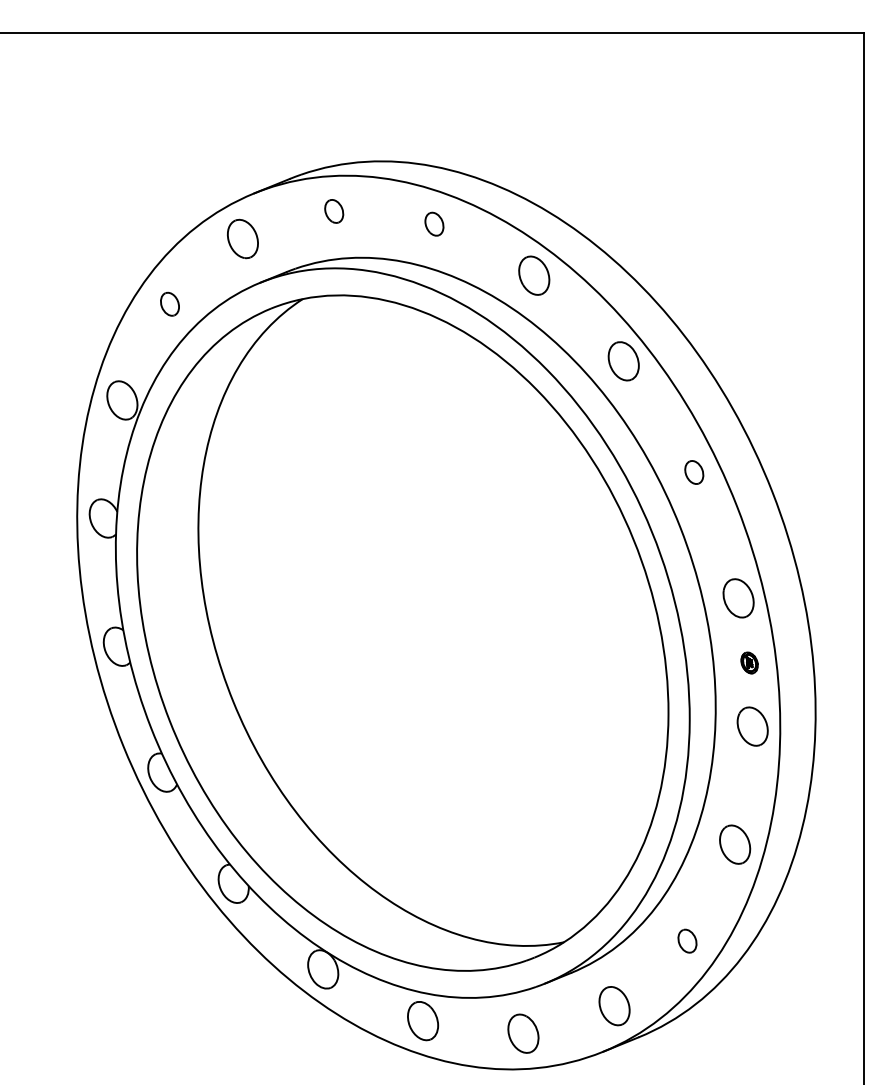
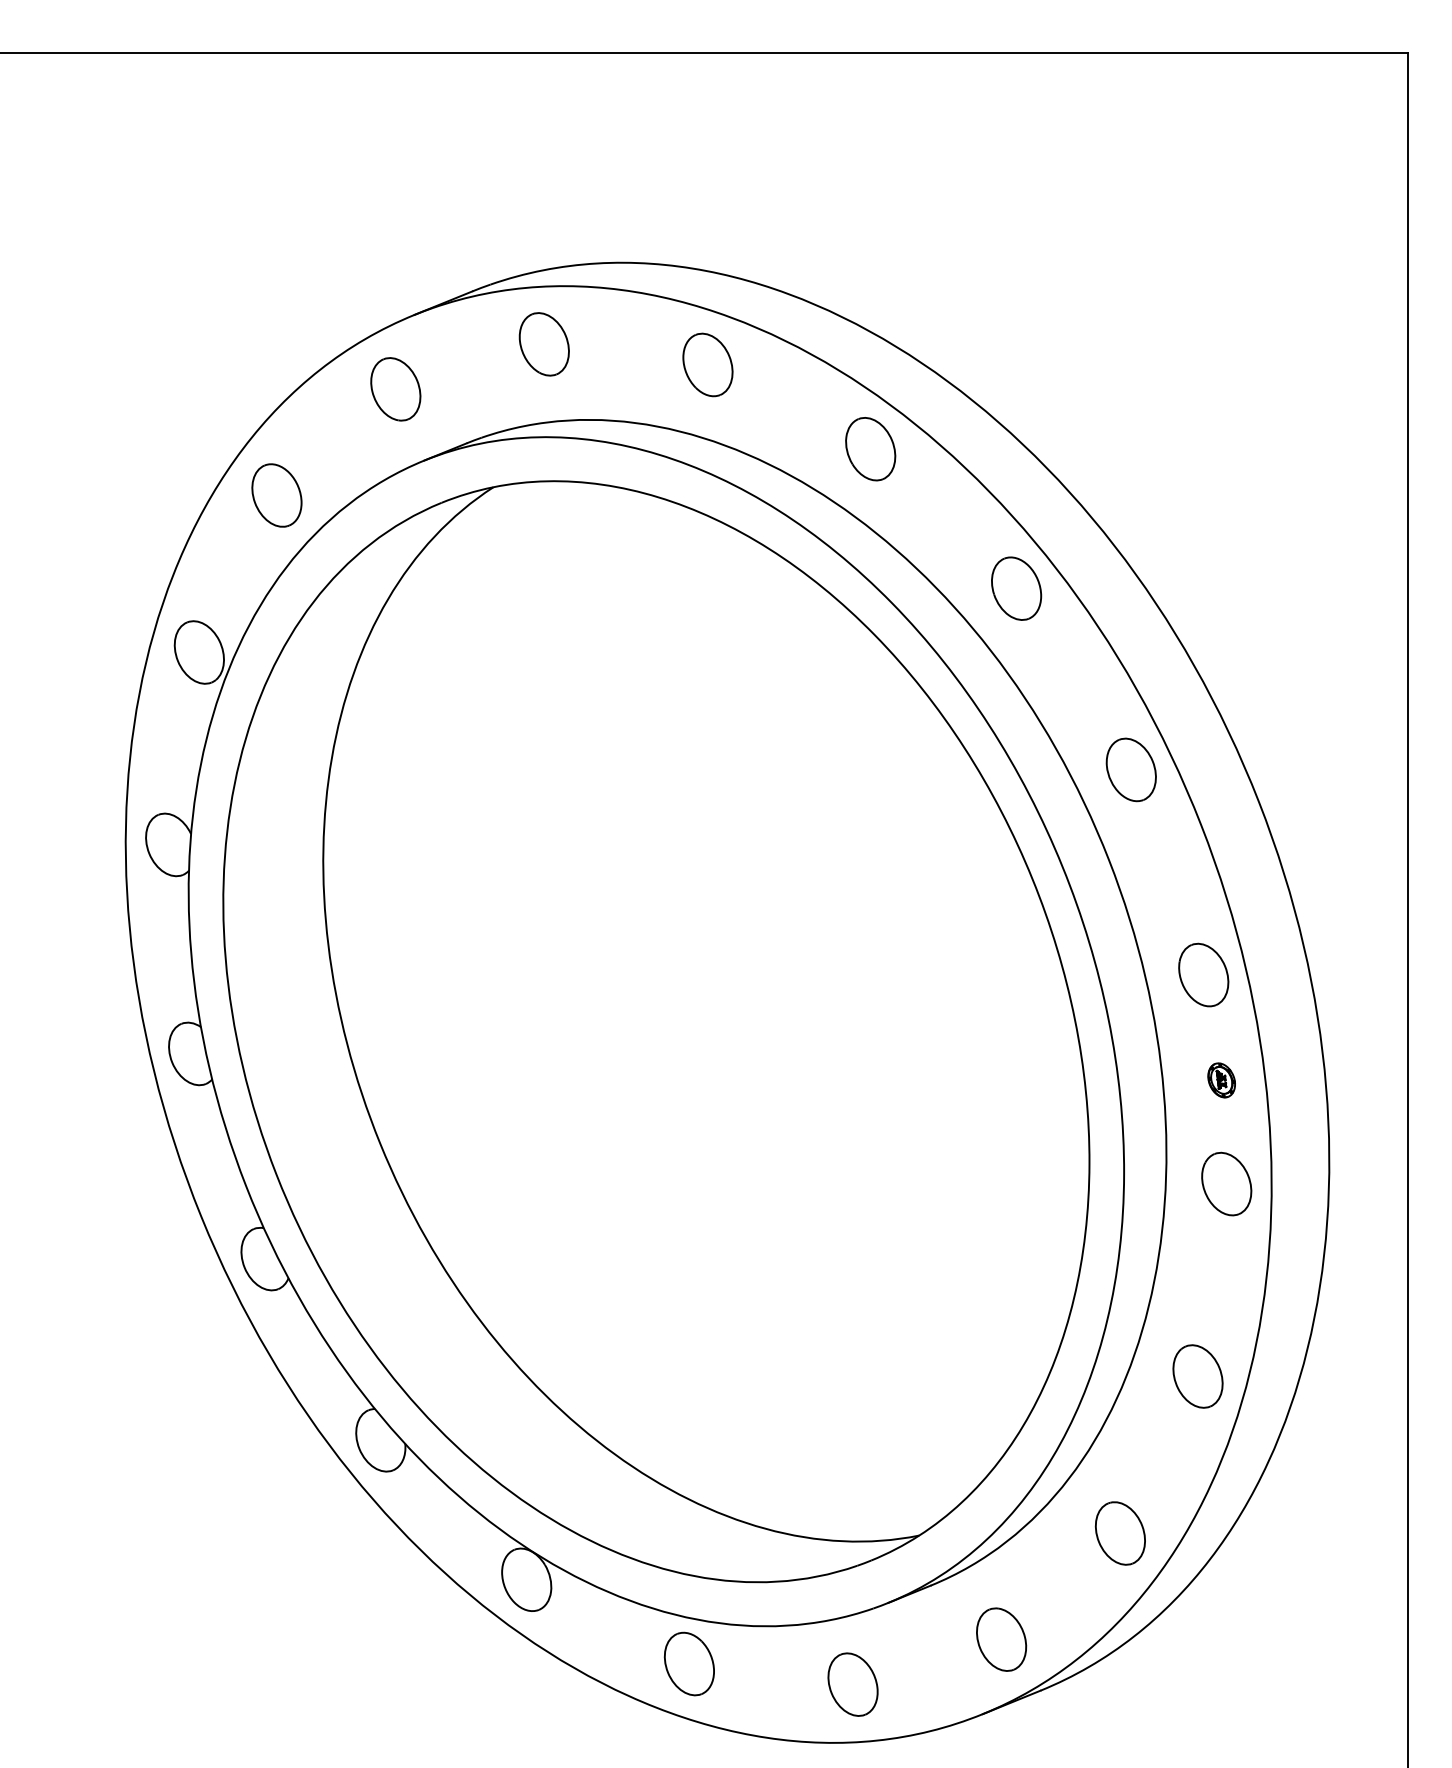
part: (334, 211) -> (545, 344), size x1.67
part: (434, 224) -> (708, 365), size x1.67
part: (169, 304) -> (276, 496), size x1.67
part: (694, 472) -> (1131, 769), size x1.67
part: (687, 941) -> (1120, 1534), size x1.67

